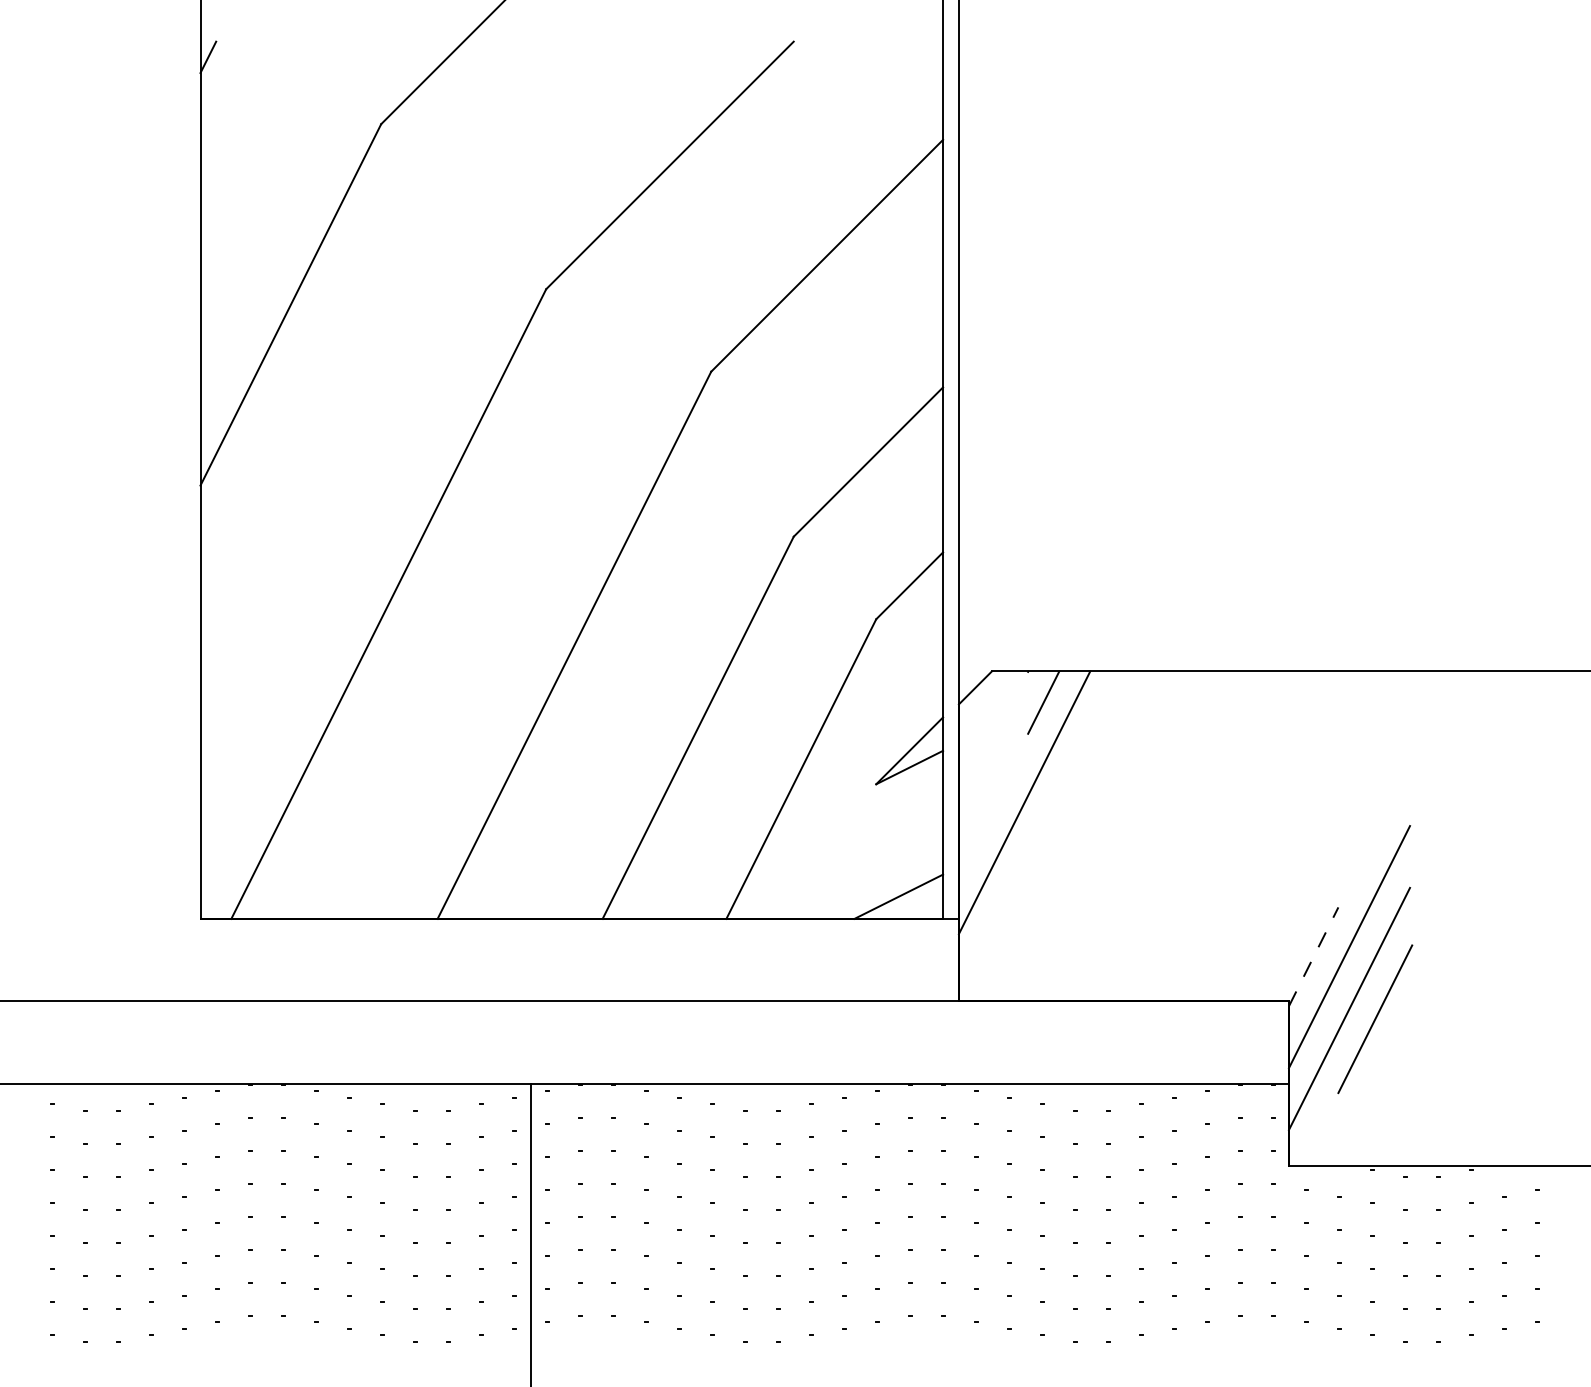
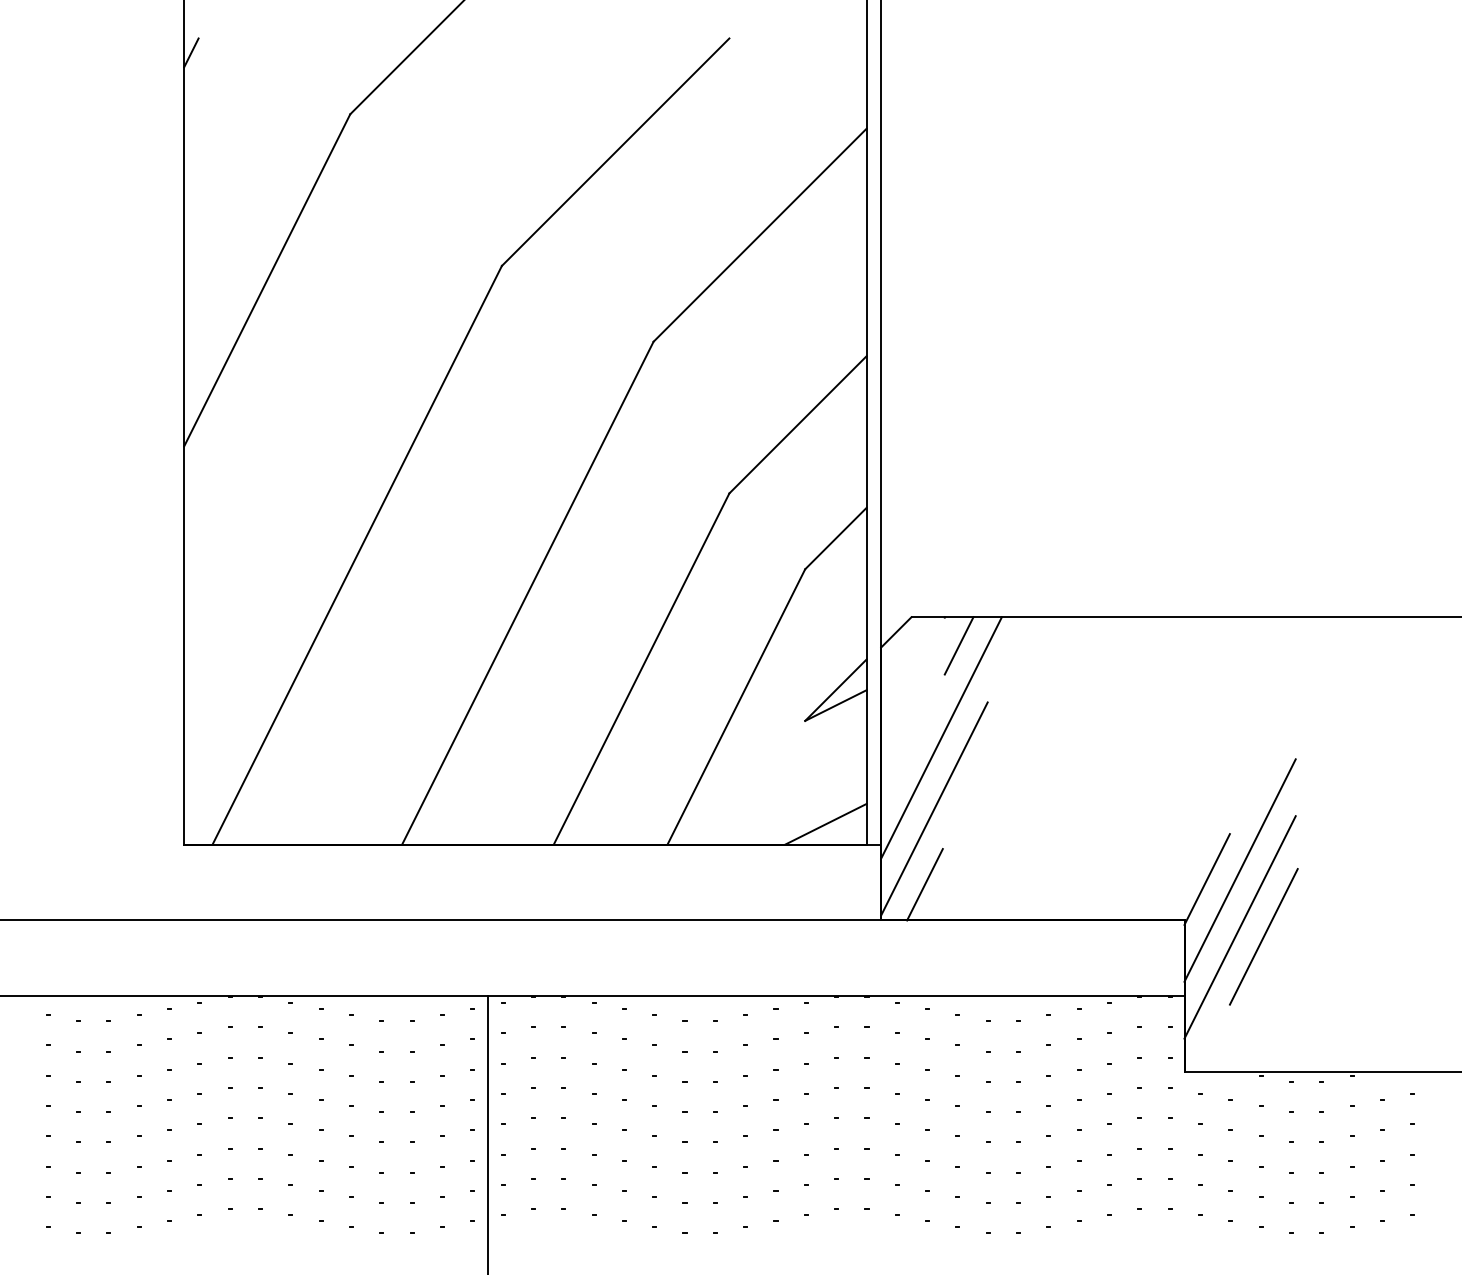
line: (1016, 879) -> (934, 808), added
line: (1313, 956) -> (1207, 879), dashed -> solid
line: (1006, 962) -> (924, 884), added

